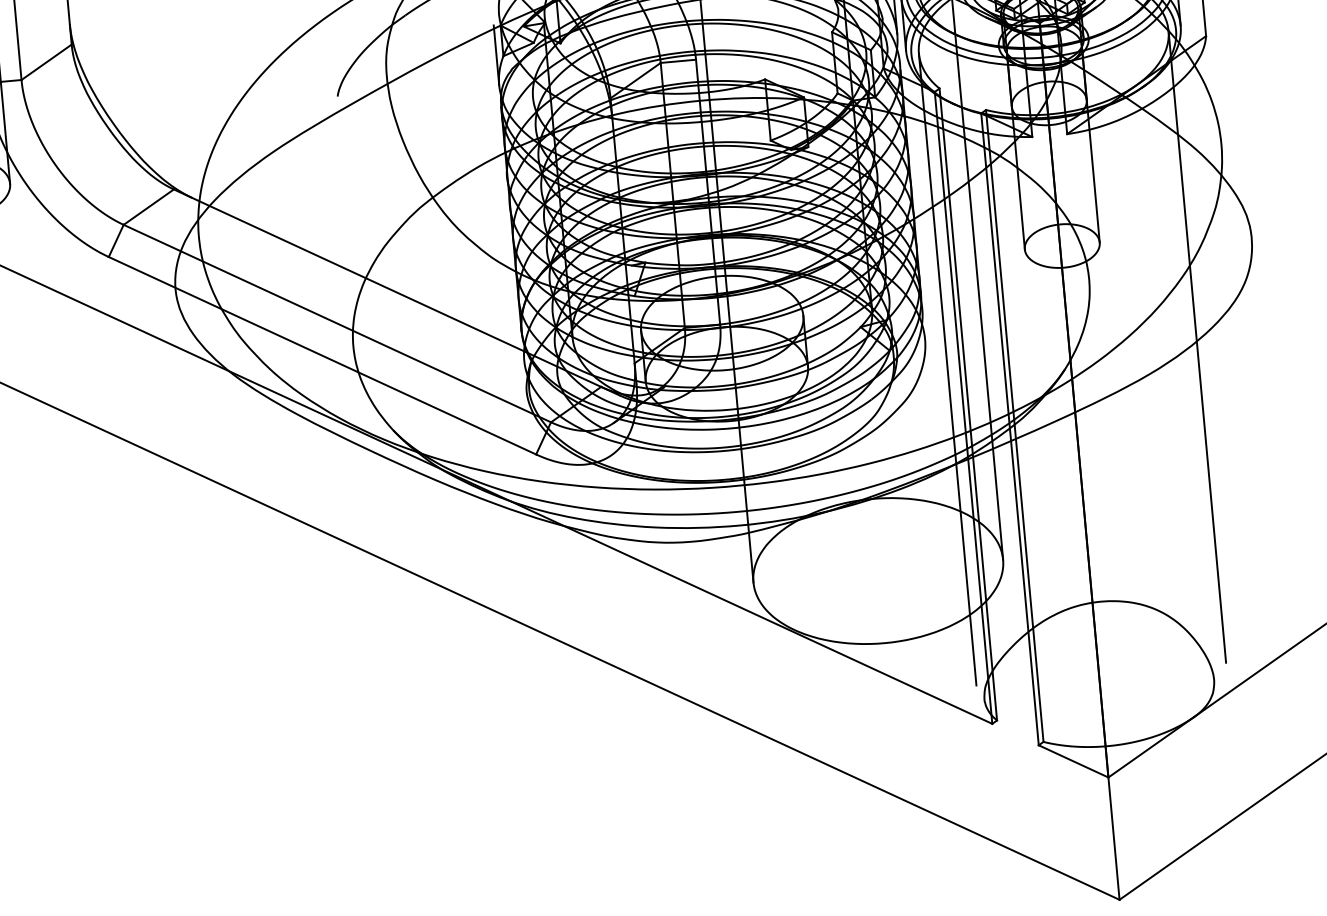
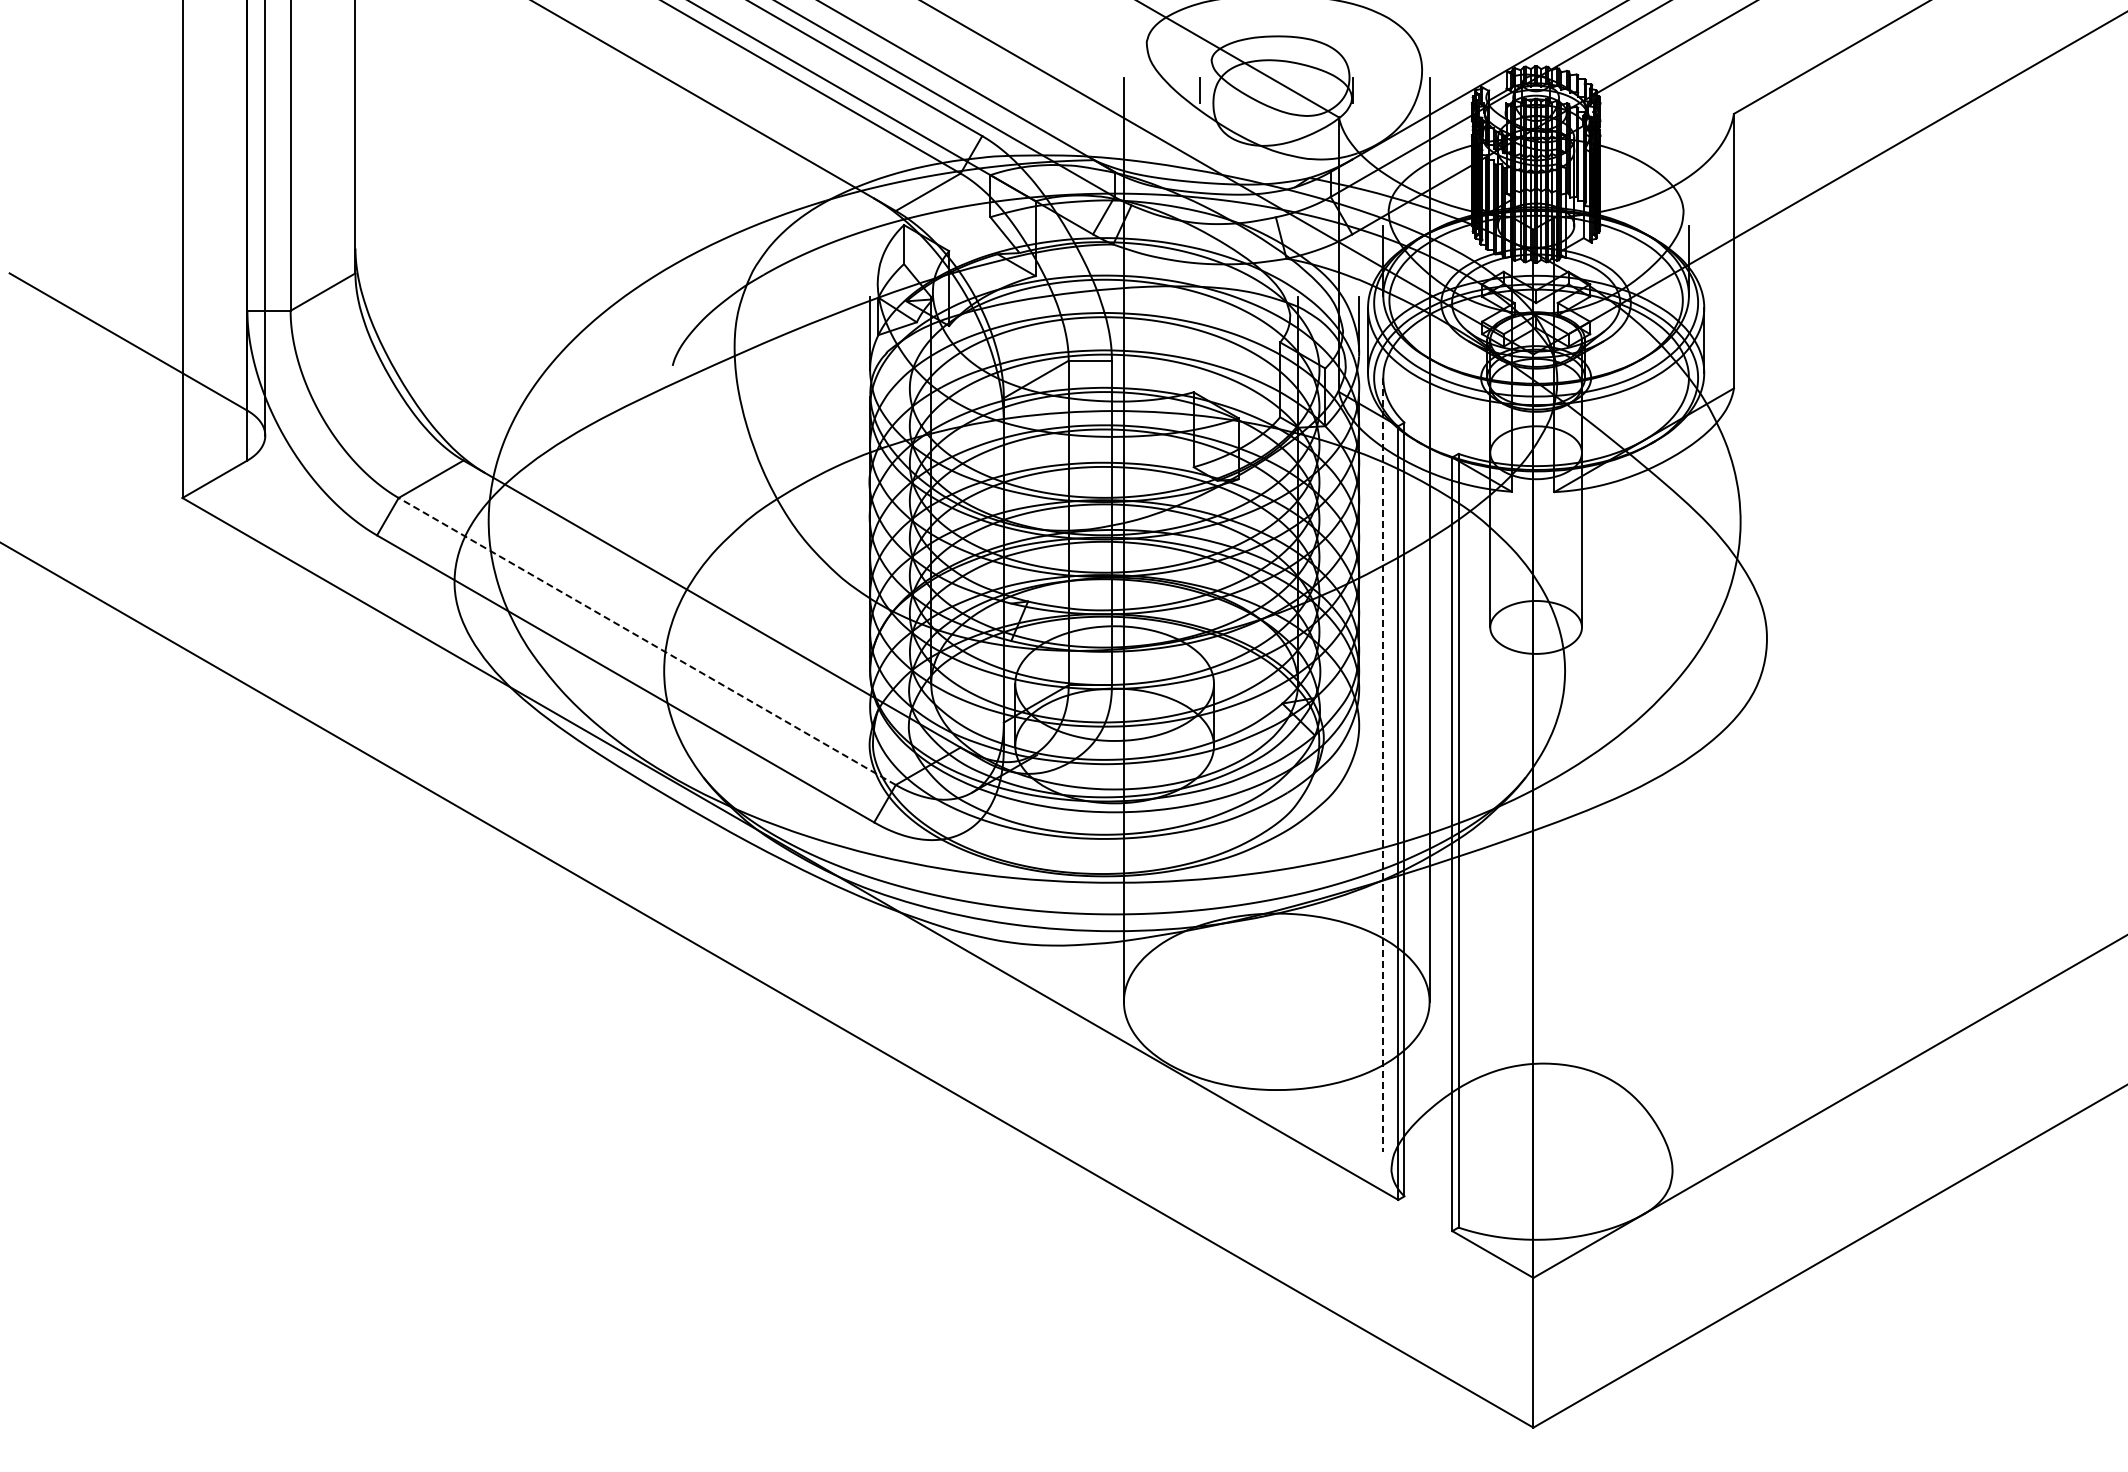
line: (336, 323) -> (646, 641), solid -> dashed
line: (1196, 346) -> (1688, 764), removed
line: (947, 369) -> (1383, 764), solid -> dashed

